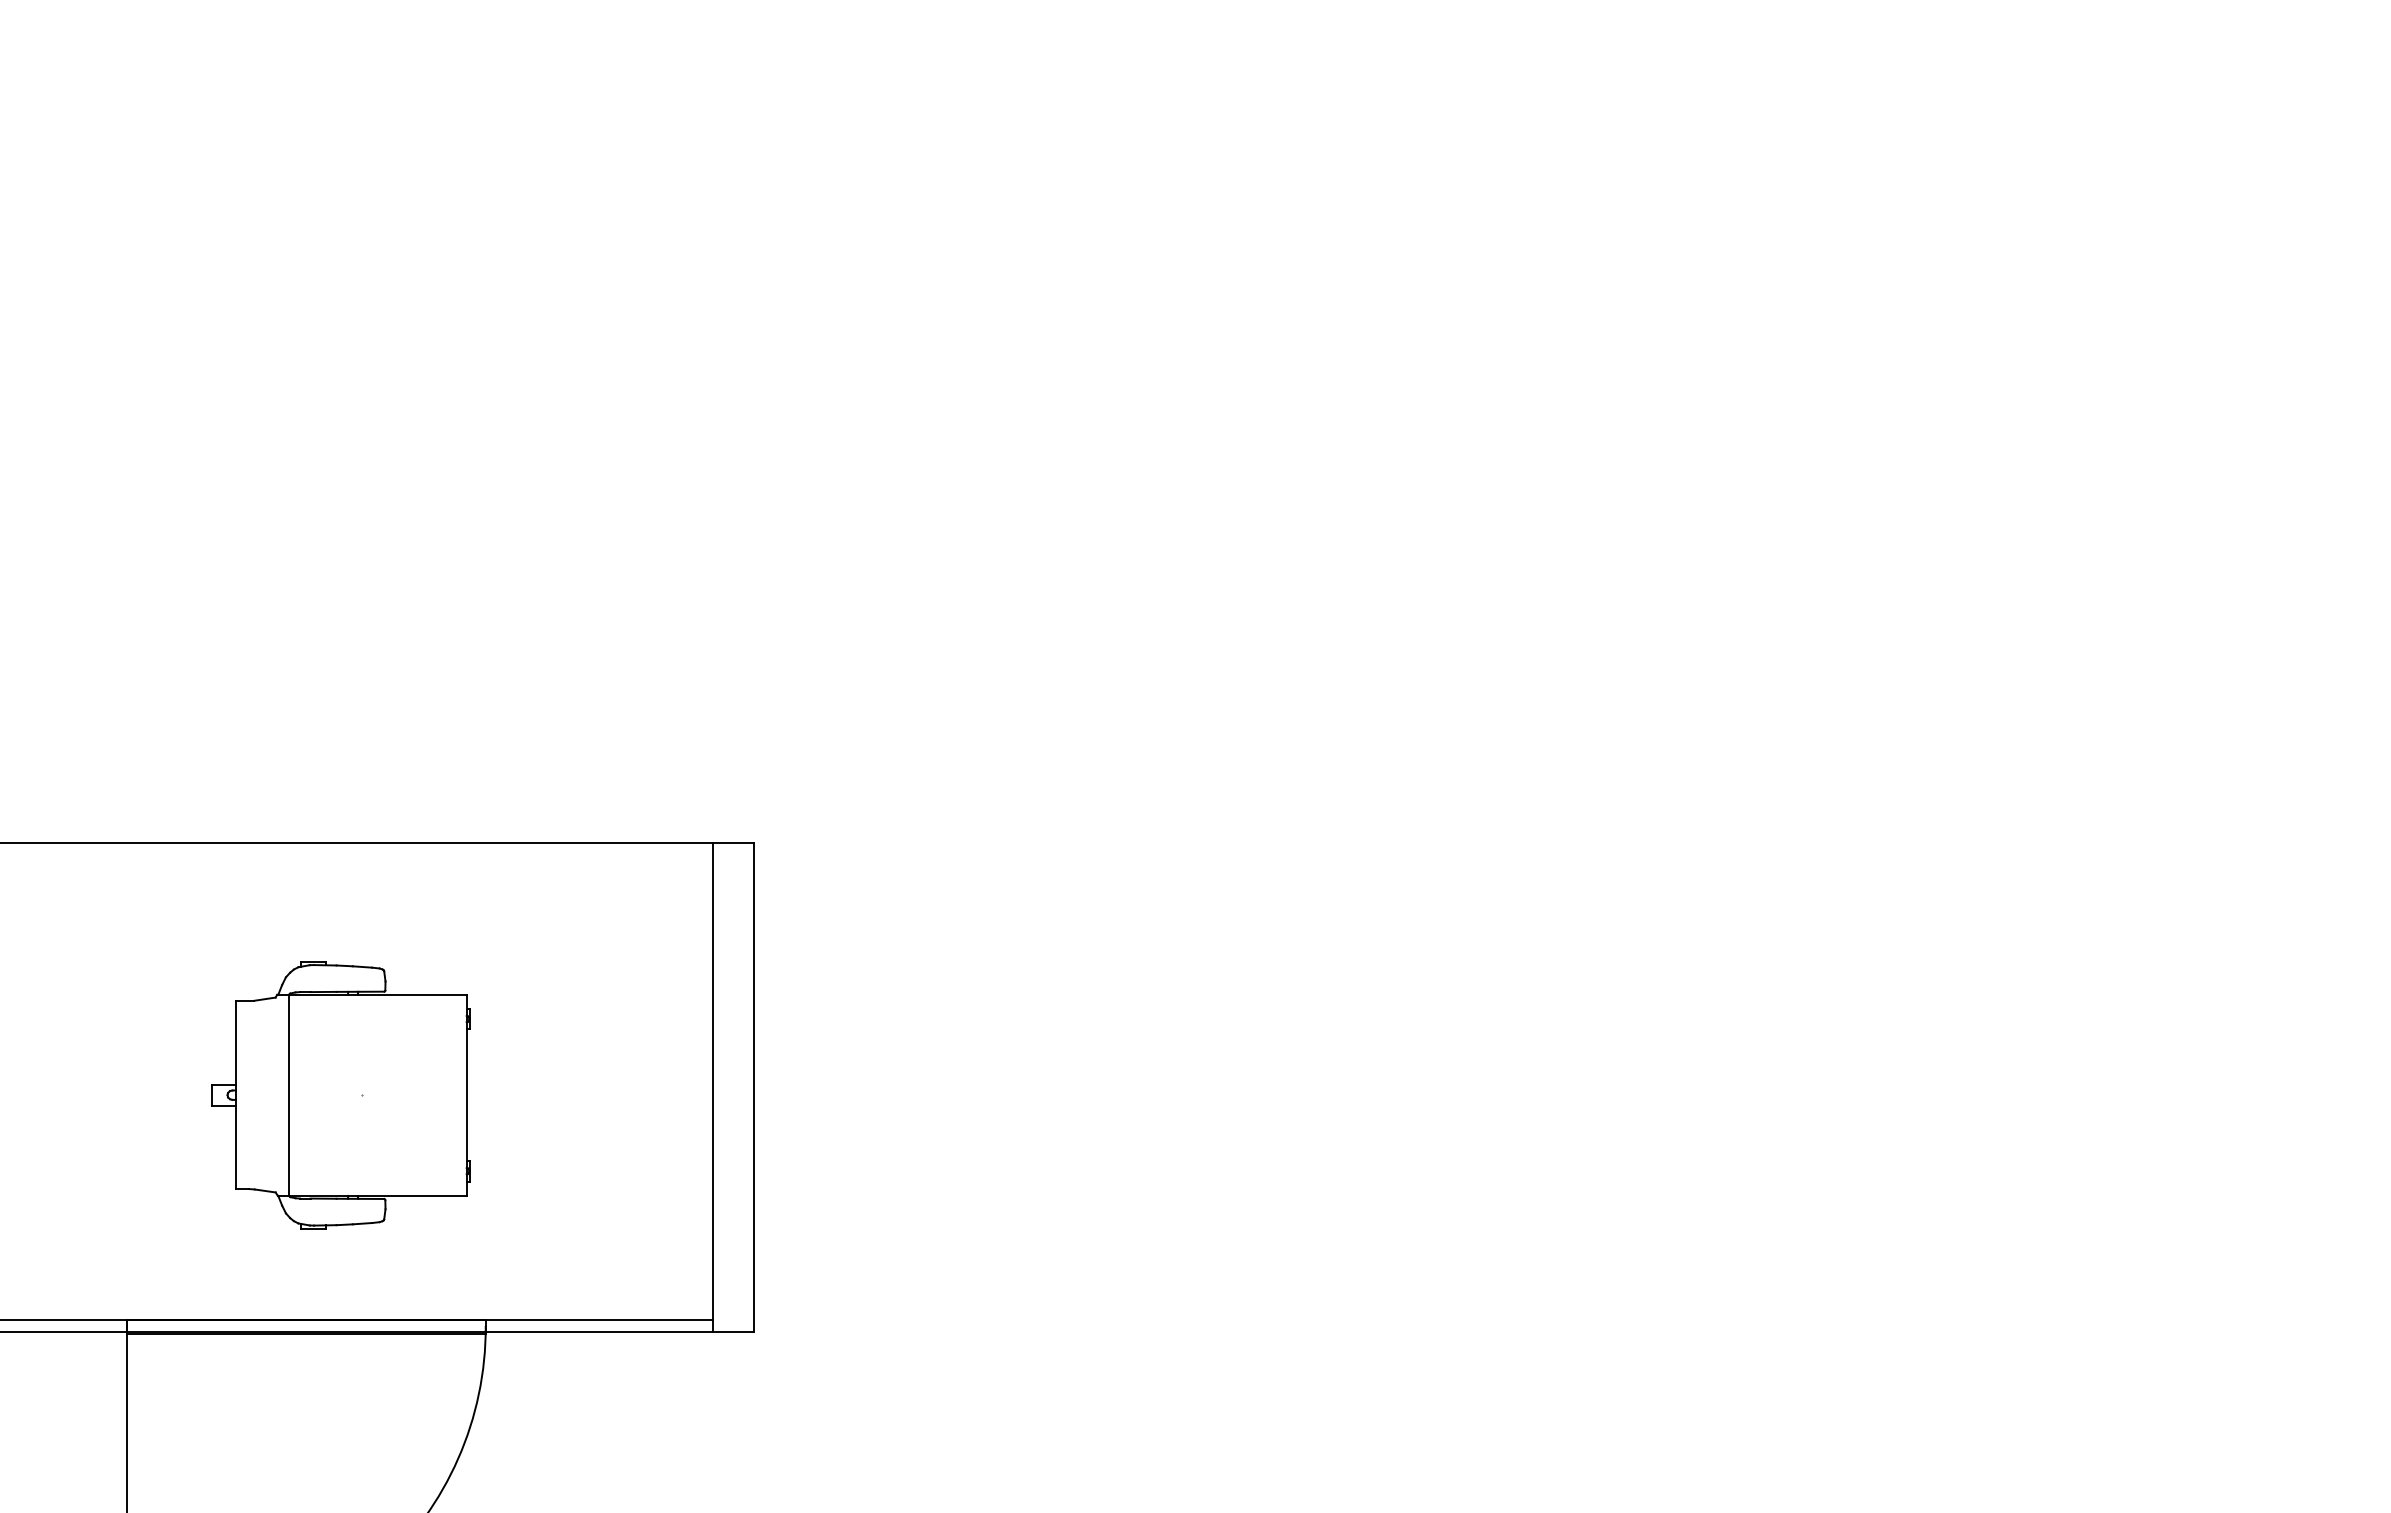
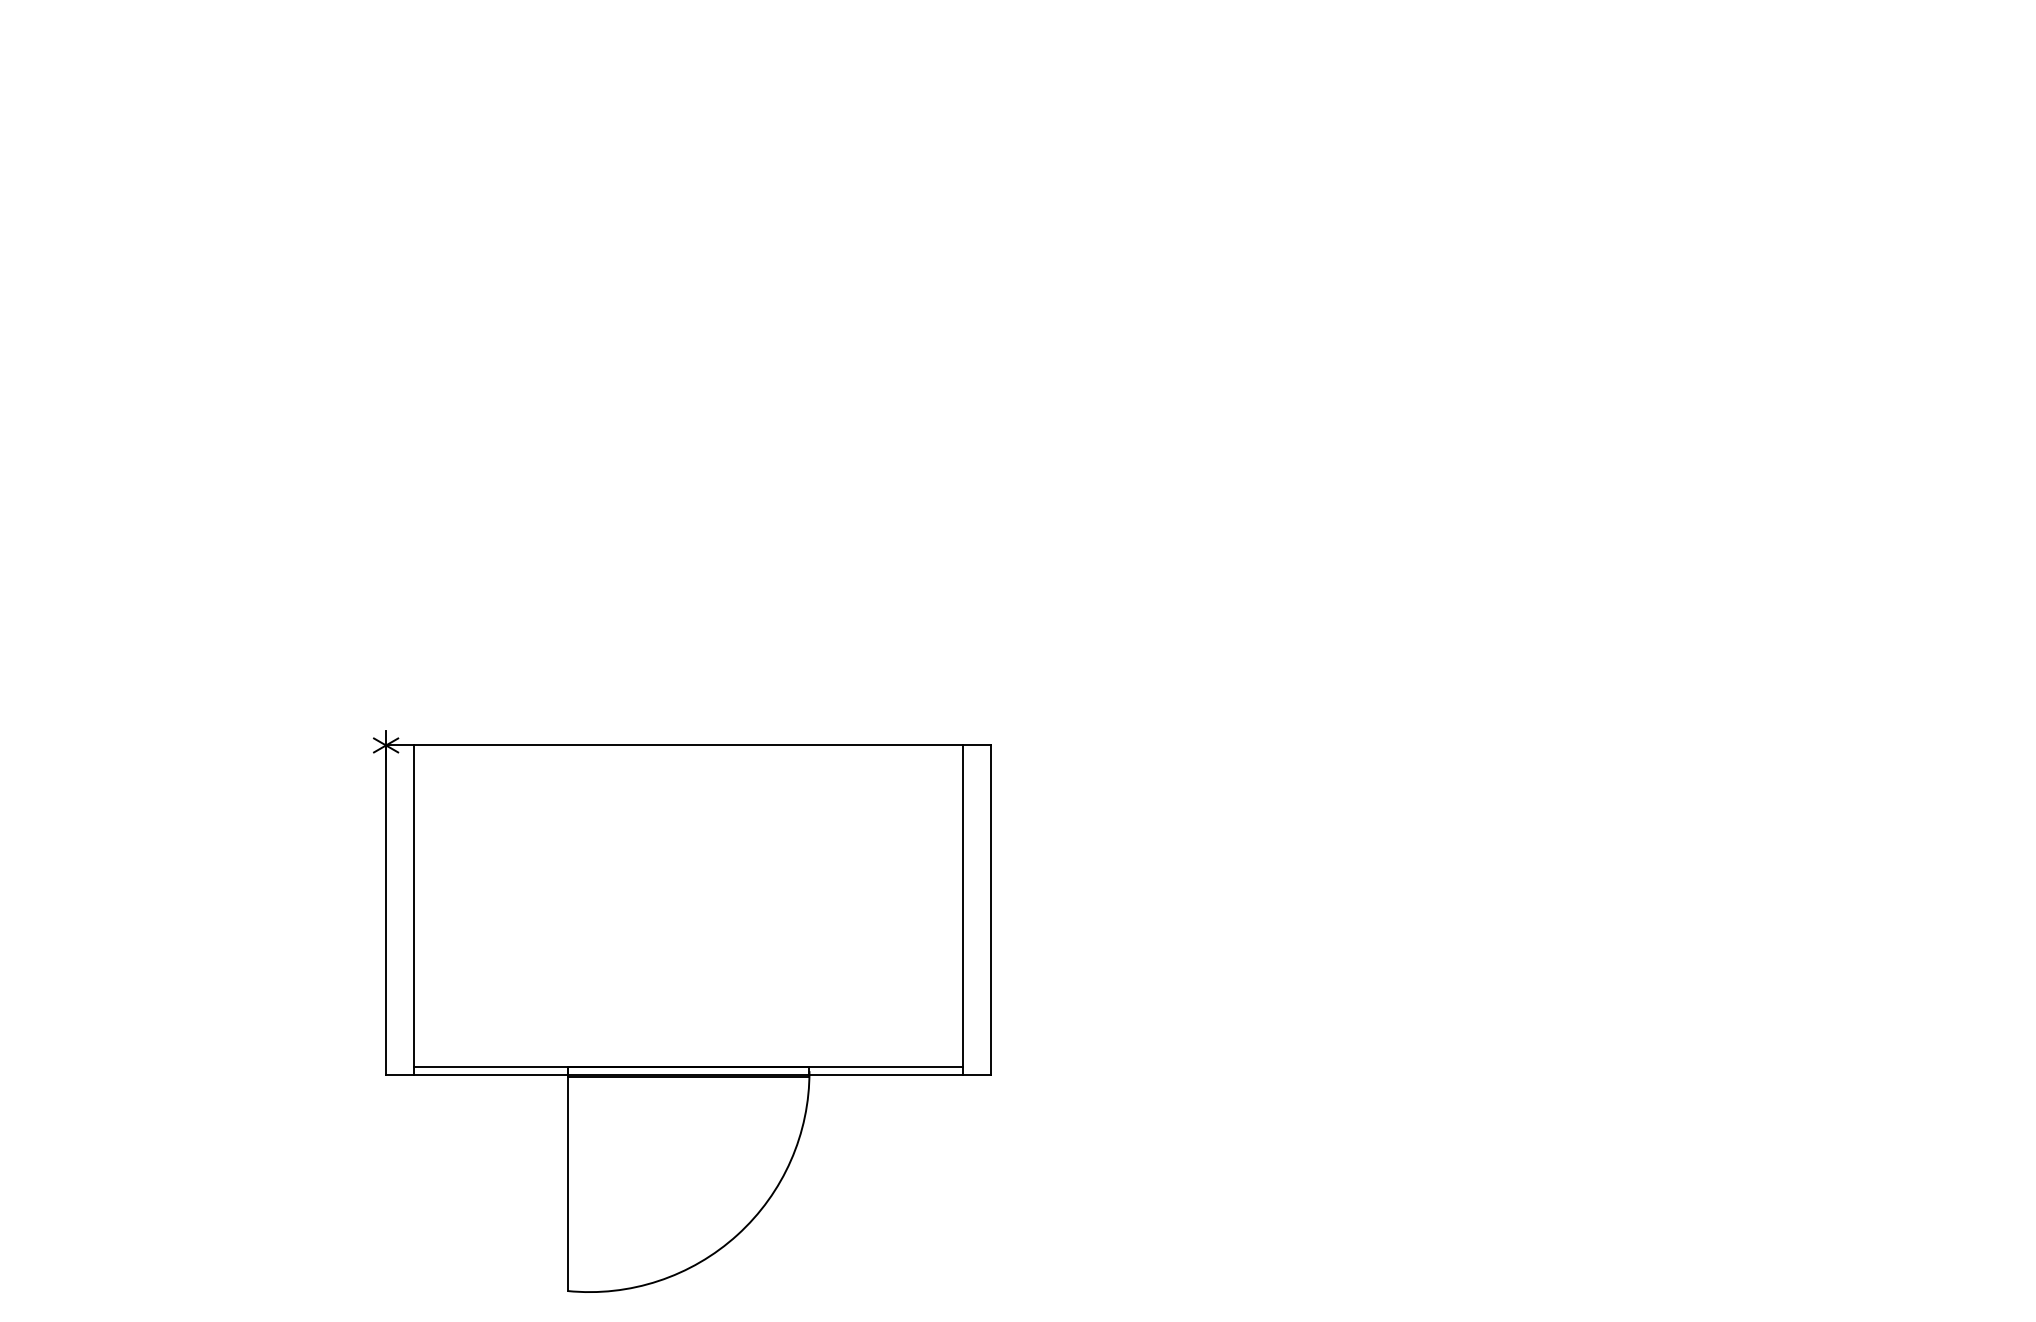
part: (340, 1095) -> (711, 915), removed

